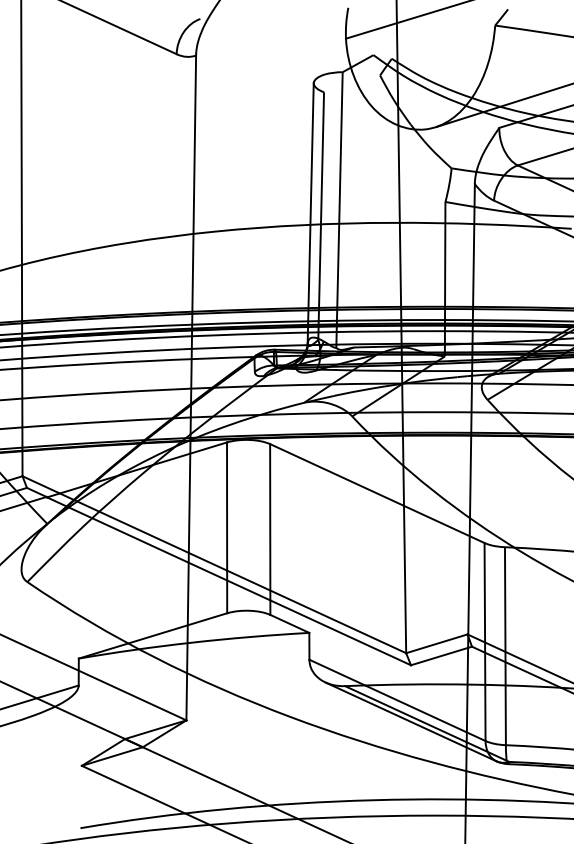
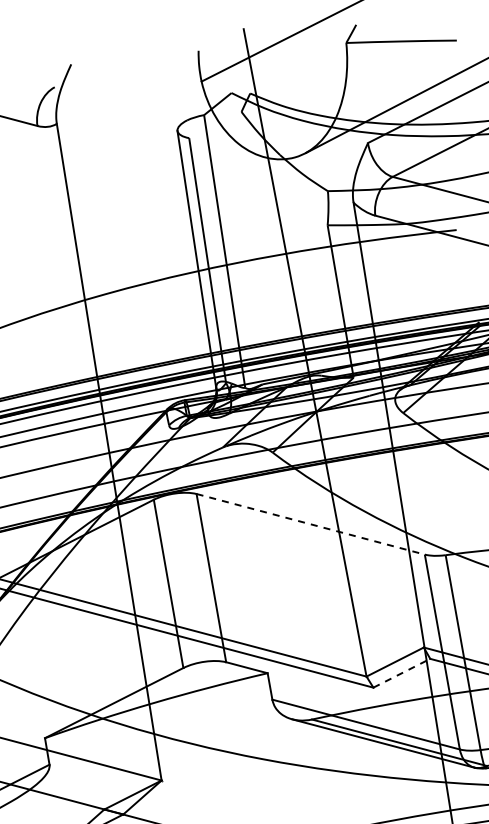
line: (377, 493) -> (310, 524), solid -> dashed
line: (441, 655) -> (401, 672), solid -> dashed

